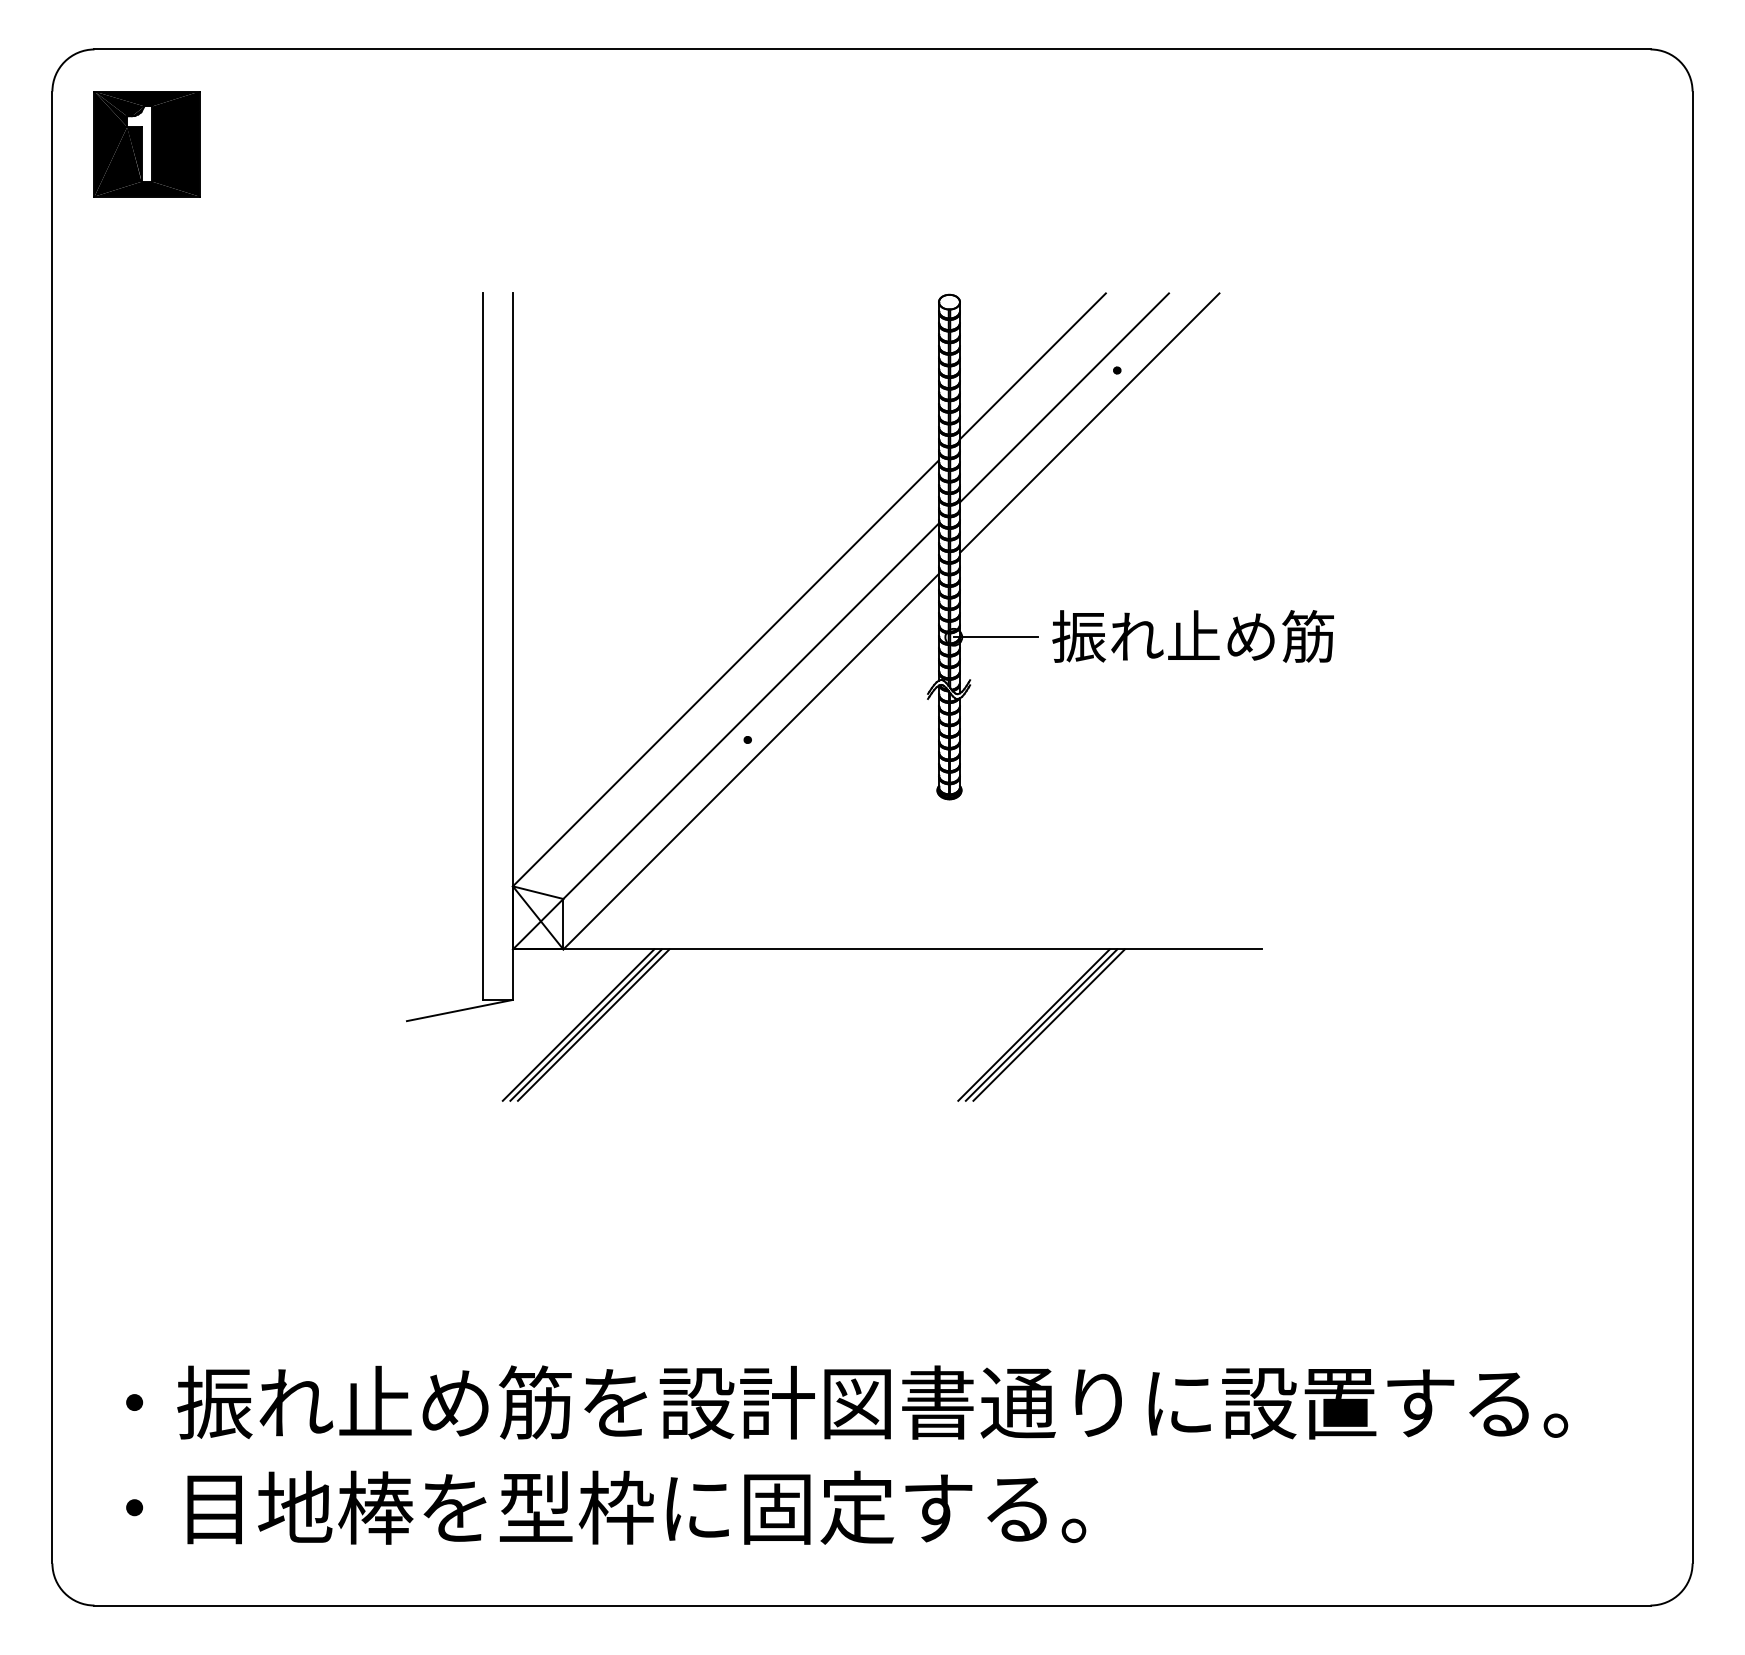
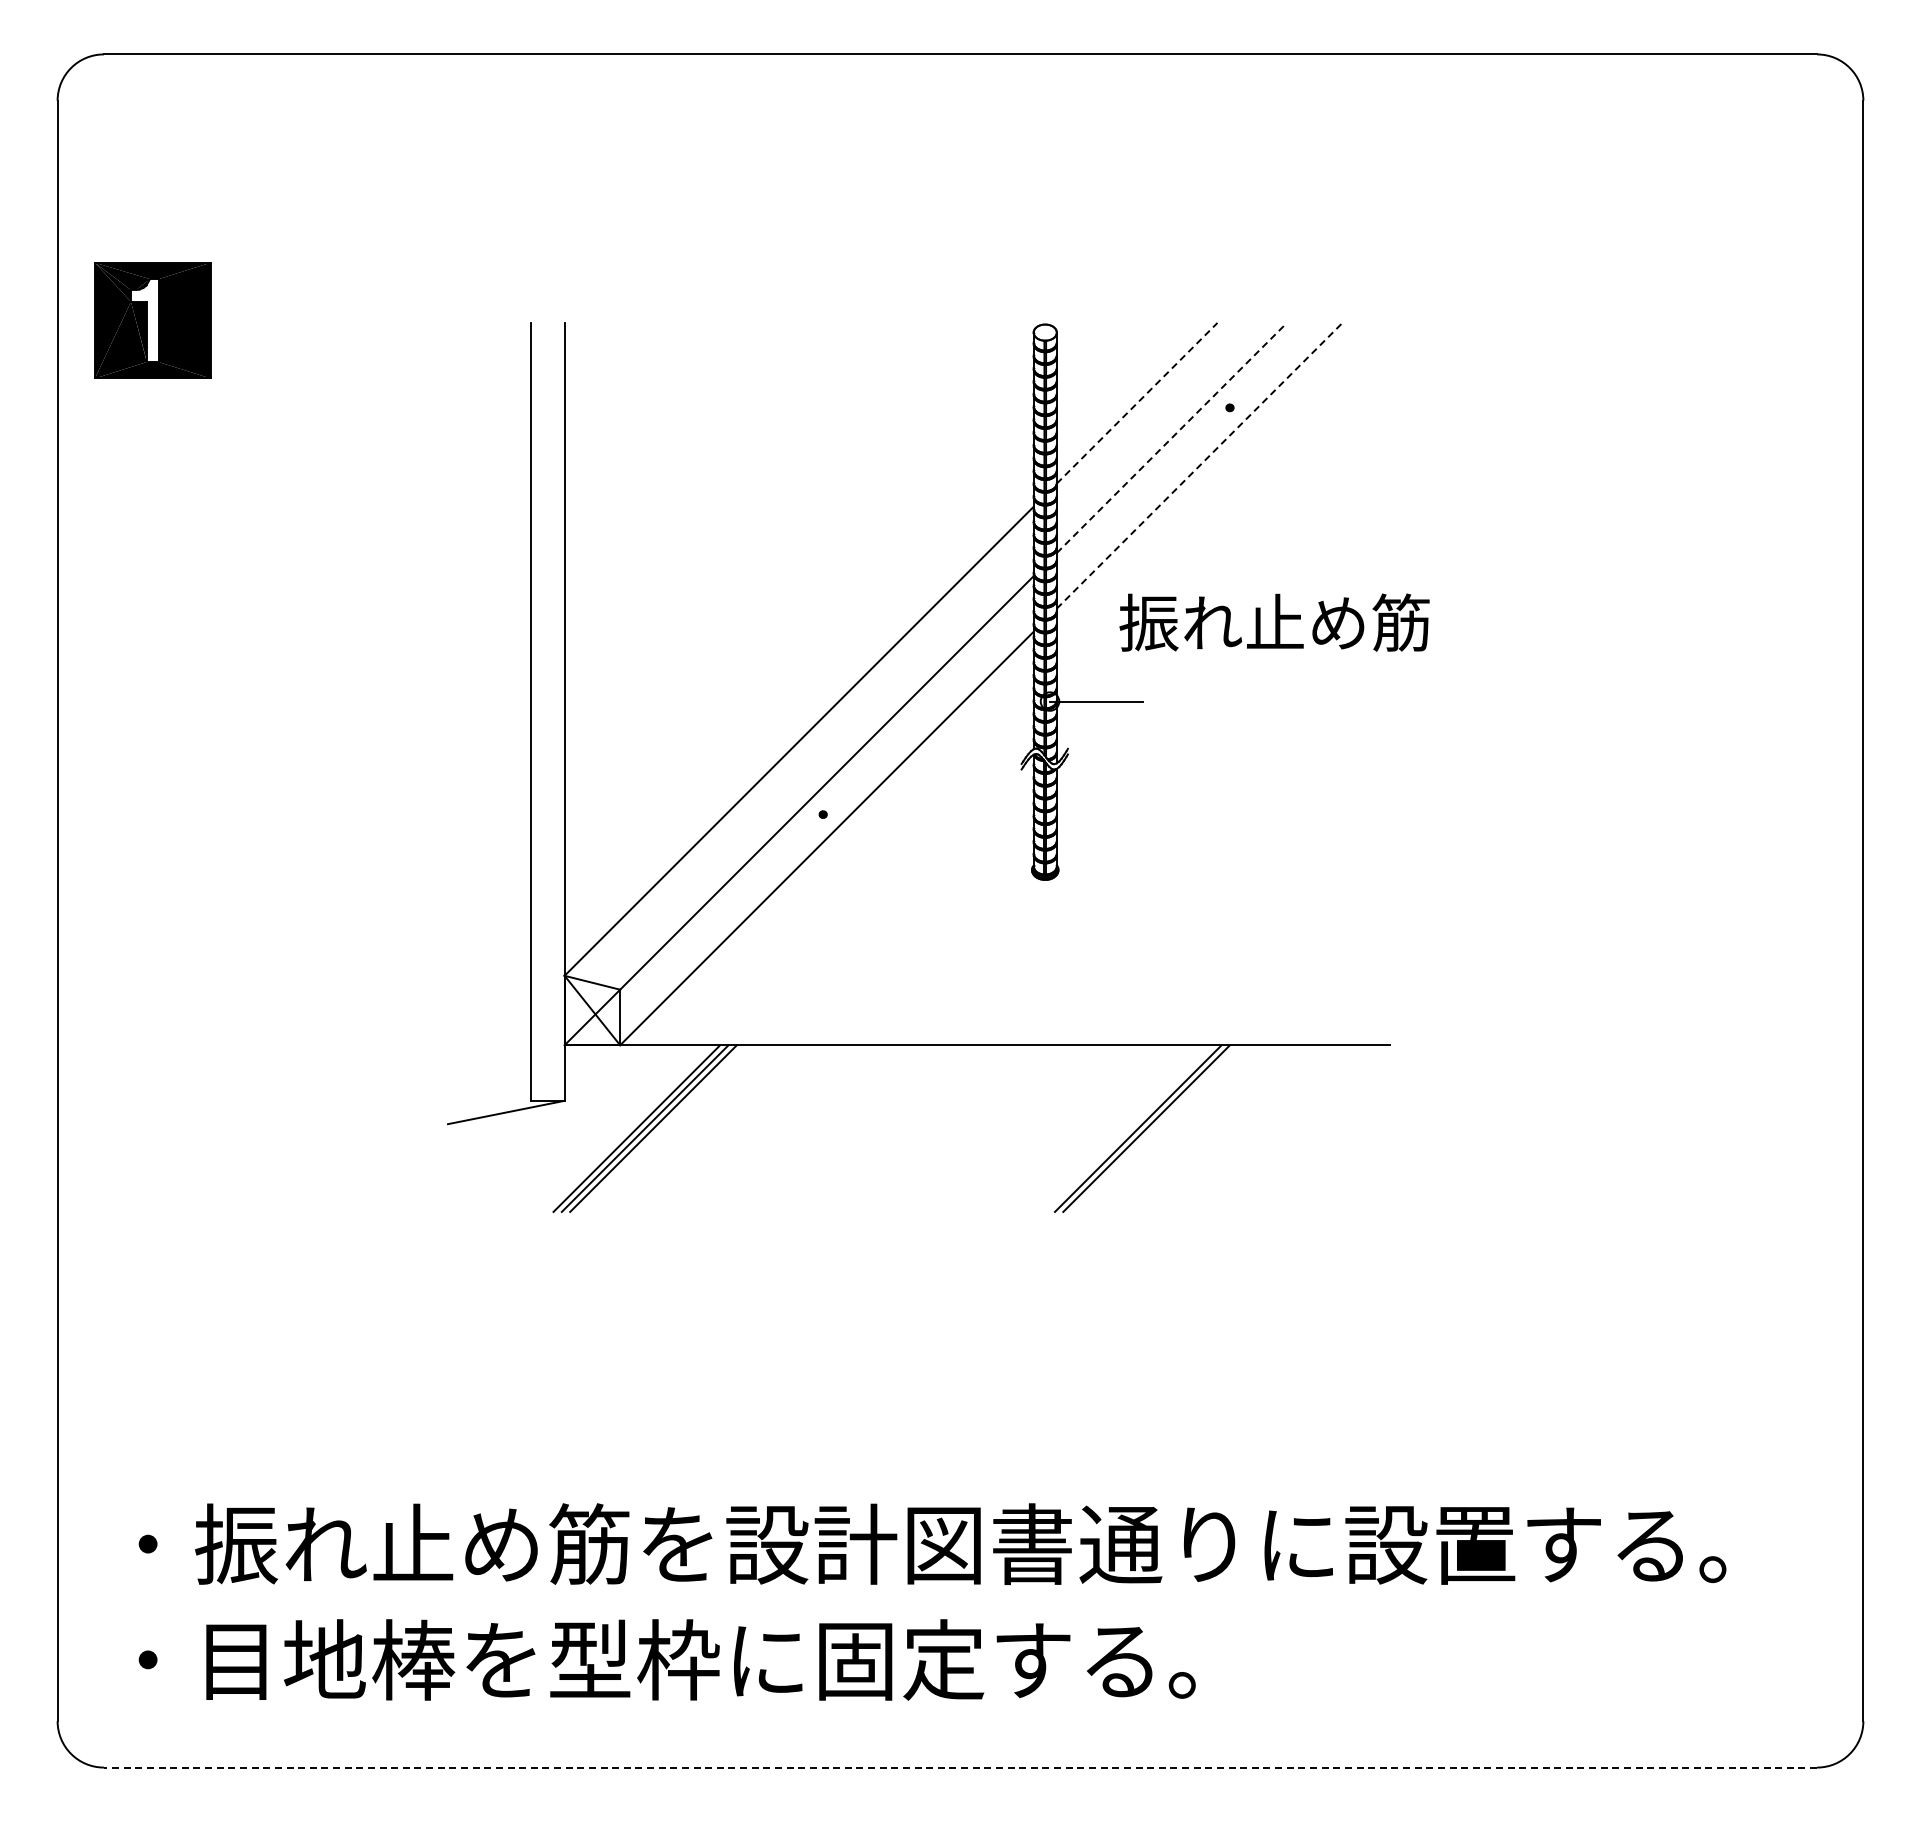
part: (146, 144) -> (152, 320), moved
line: (1033, 366) -> (1137, 403), solid -> dashed
line: (1064, 398) -> (1171, 438), solid -> dashed
line: (1090, 422) -> (1200, 465), solid -> dashed
text: (1193, 636) -> (1274, 622), moved
line: (1048, 1025) -> (1154, 1128), removed
line: (872, 1605) -> (960, 1767), solid -> dashed

